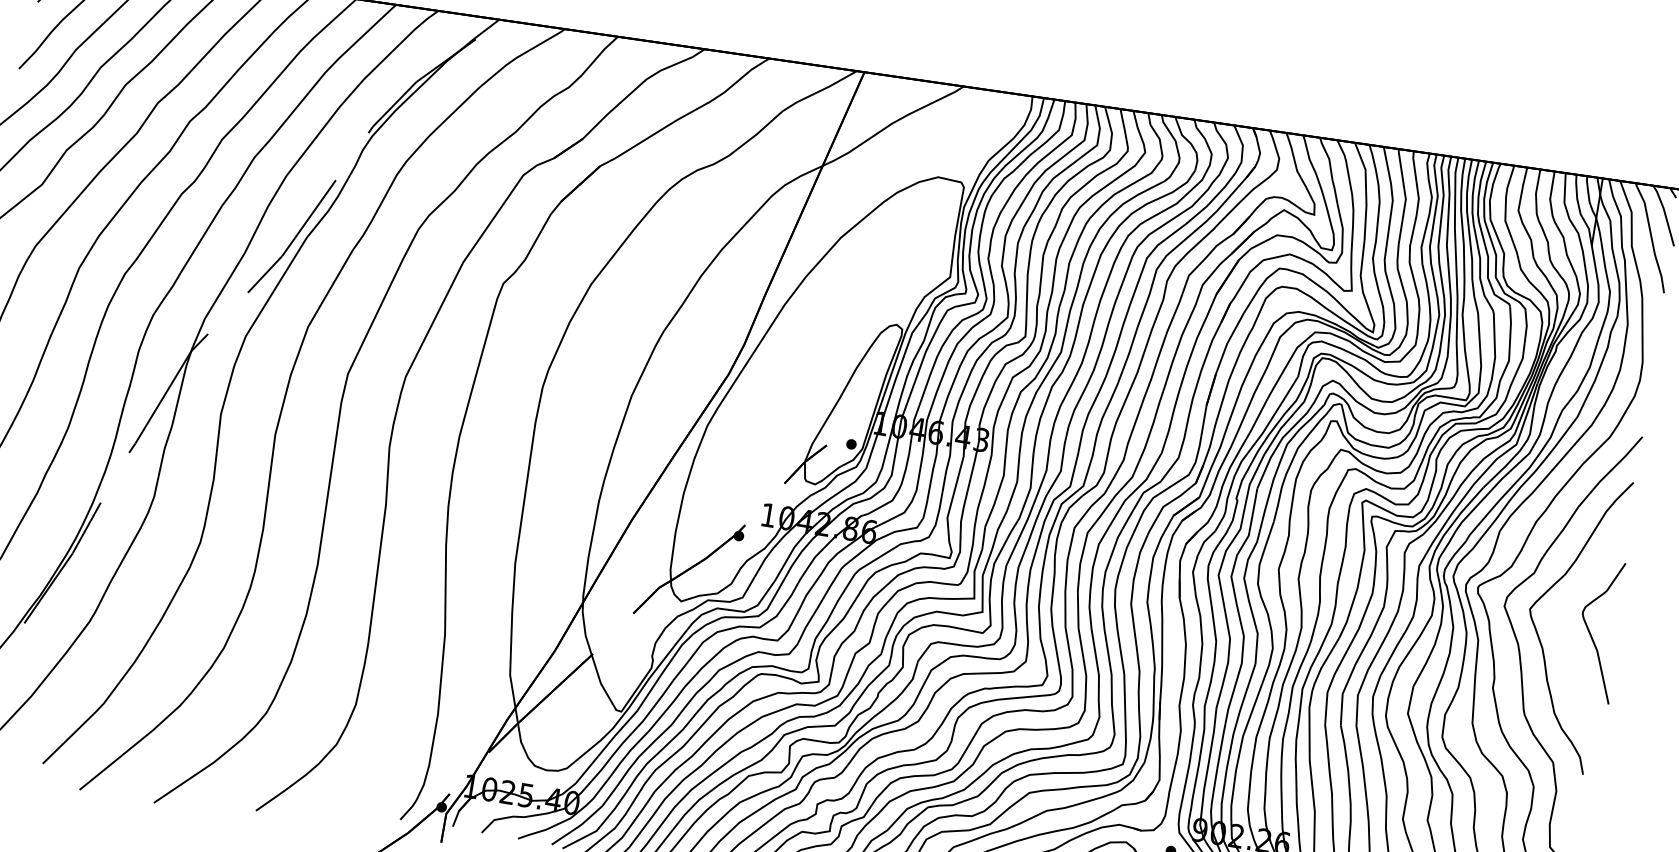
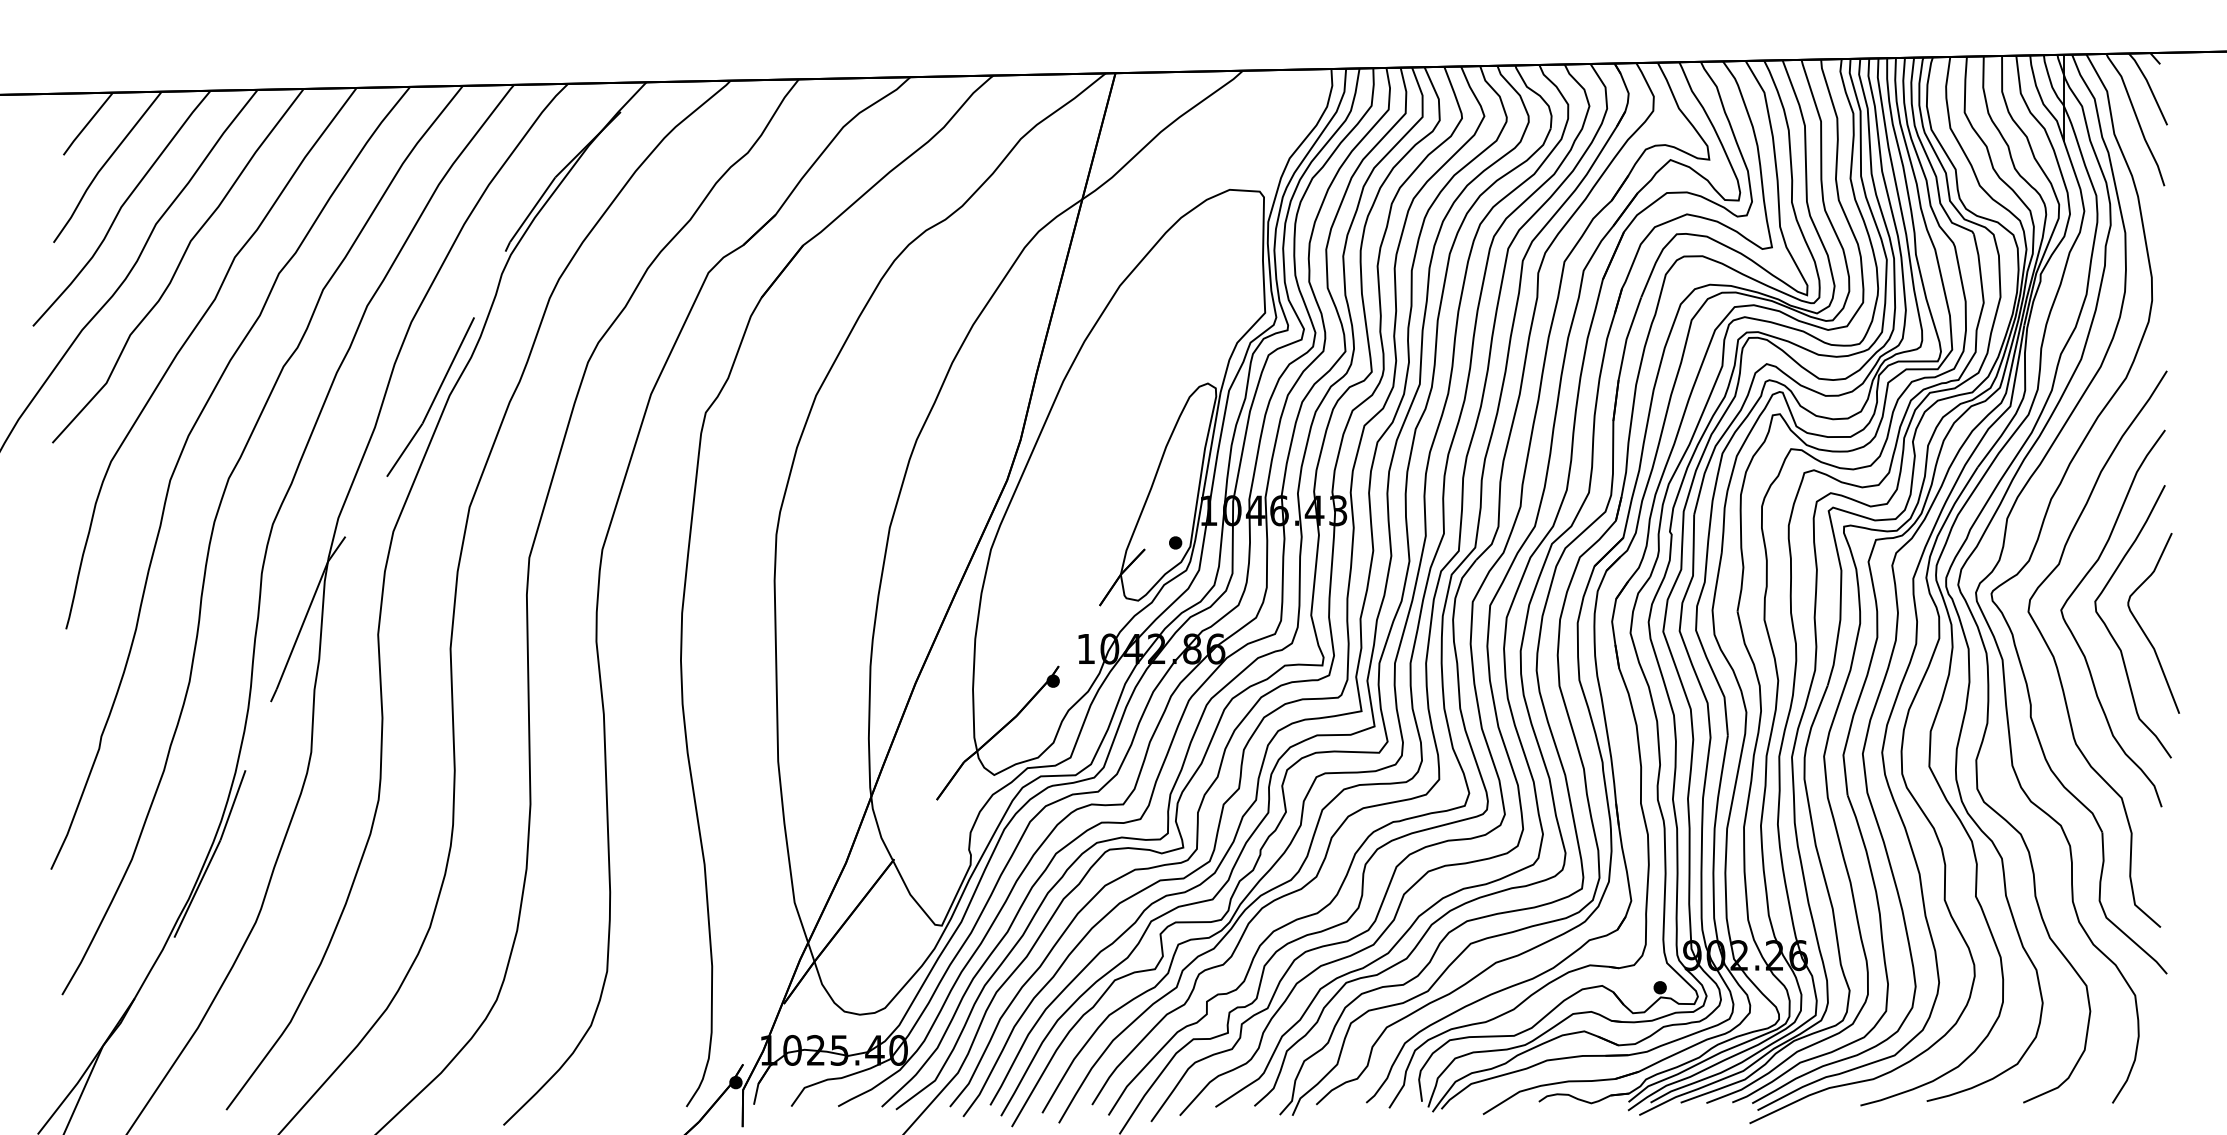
curve: (1565, 631) -> (2110, 631), added

